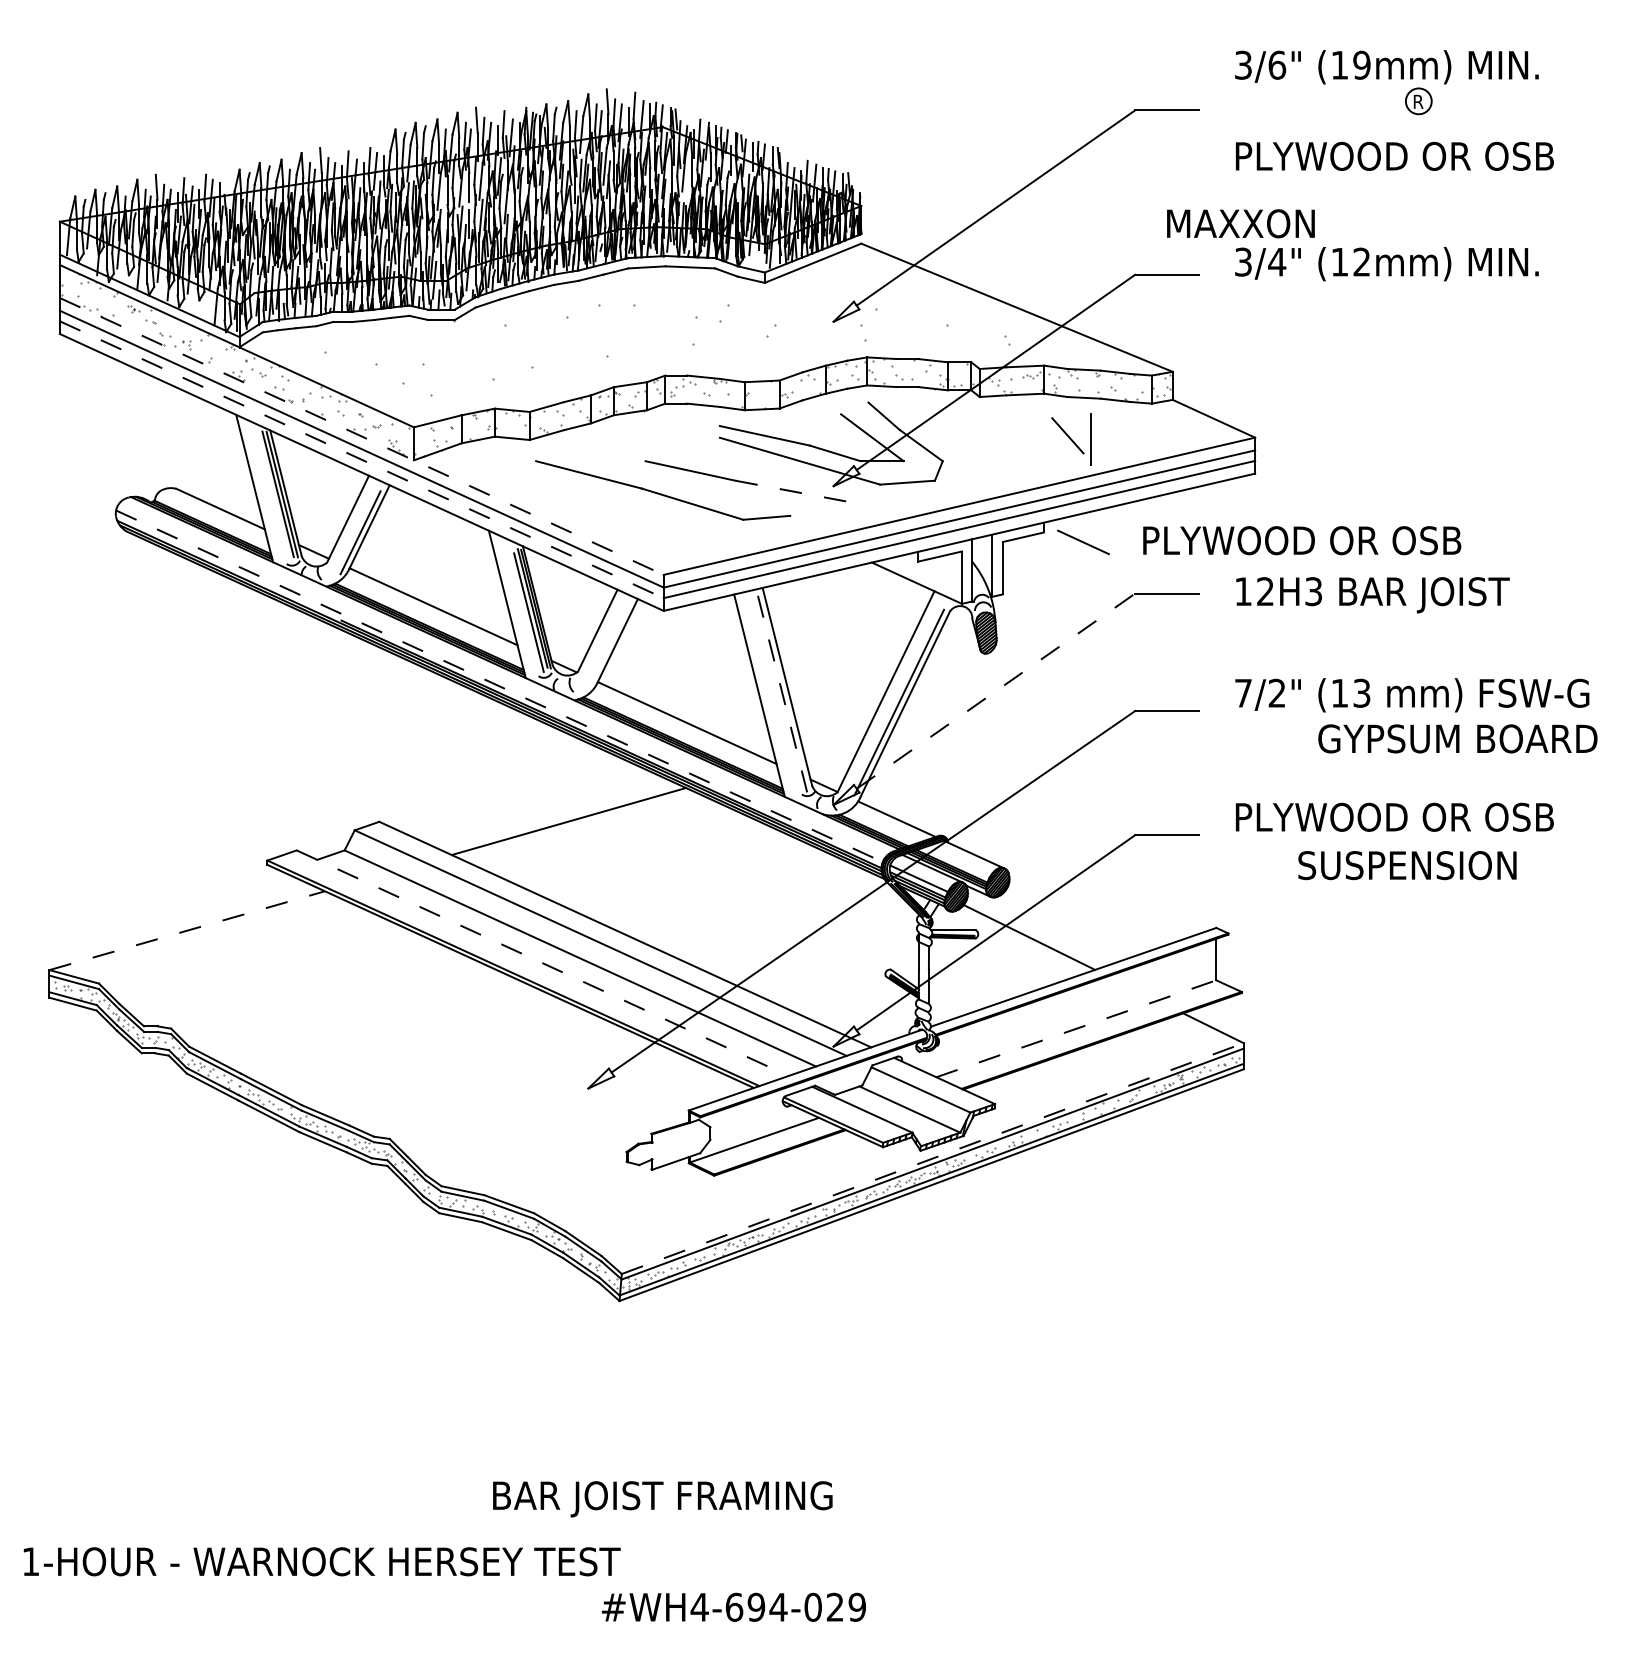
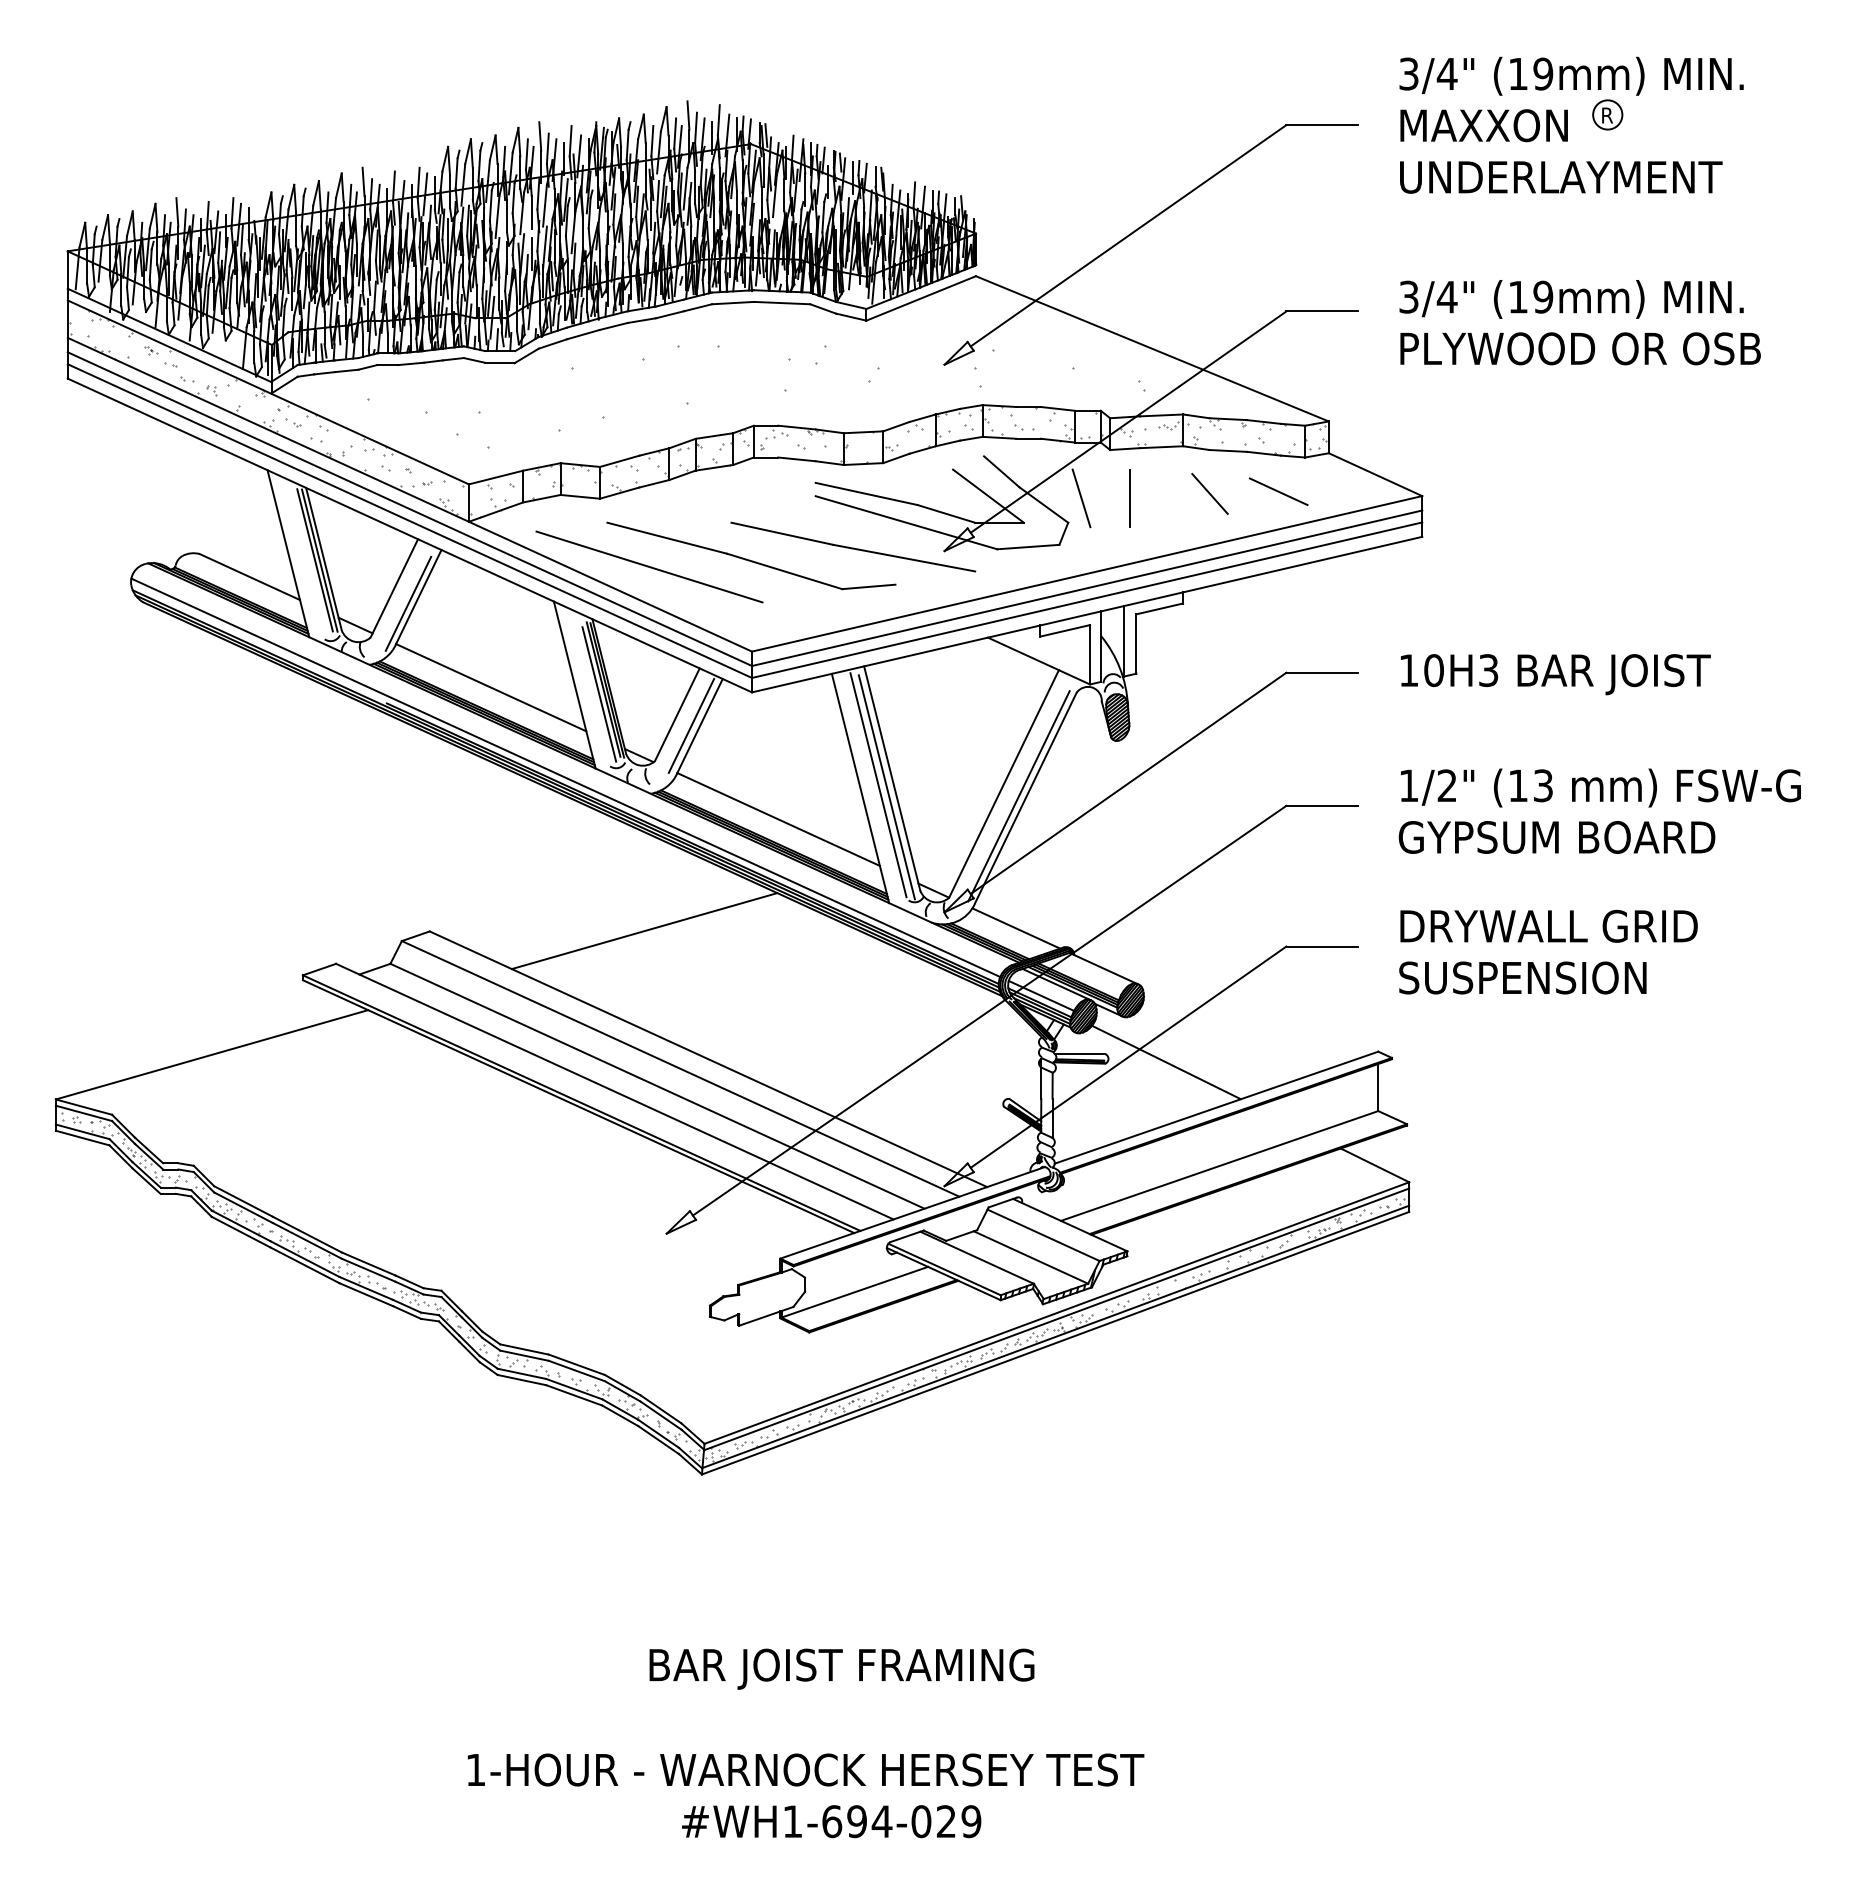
text: (1276, 64) -> (1446, 73), 3/6" -> 3/4"
text: (1394, 155) -> (1580, 176), PLYWOOD OR OSB -> UNDERLAYMENT
text: (1240, 223) -> (1483, 125), moved
text: (1362, 261) -> (1543, 296), (12mm) -> (19mm)
line: (362, 436) -> (410, 494), dashed -> solid
line: (954, 439) -> (1081, 498), added
line: (1090, 439) -> (1129, 498), moved
line: (362, 460) -> (410, 521), dashed -> solid
line: (798, 492) -> (904, 558), dashed -> solid
line: (573, 499) -> (649, 566), added
text: (1302, 540) -> (1580, 348), moved
line: (1083, 542) -> (1278, 491), moved
text: (1265, 591) -> (1433, 670), 12H3 -> 10H3
line: (610, 640) -> (691, 725), added
line: (499, 685) -> (565, 777), dashed -> solid
line: (995, 691) -> (1128, 783), dashed -> solid
line: (775, 693) -> (878, 785), added
text: (1242, 693) -> (1408, 785), 7/2" -> 1/2"
line: (783, 694) -> (887, 787), dashed -> solid
text: (1457, 738) -> (1556, 837), moved
text: (1396, 816) -> (1582, 925), PLYWOOD OR OSB -> DRYWALL GRID
text: (1407, 865) -> (1522, 977), moved
line: (187, 930) -> (212, 1054), dashed -> solid
line: (542, 963) -> (614, 1091), dashed -> solid
line: (1076, 1028) -> (1219, 1165), dashed -> solid
line: (932, 1158) -> (1056, 1313), dashed -> solid
text: (662, 1498) -> (841, 1668), moved
text: (321, 1561) -> (805, 1769), moved
text: (699, 1607) -> (792, 1821), #WH4-694-029 -> #WH1-694-029

